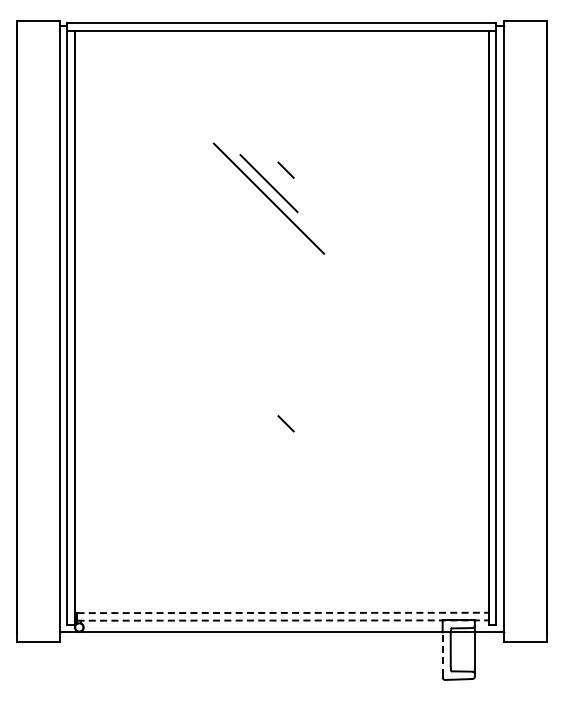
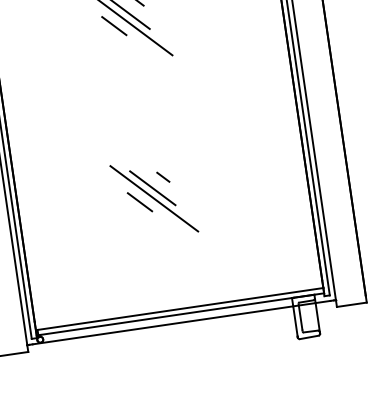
line: (247, 200) -> (113, 26), added
line: (268, 436) -> (152, 187), added
line: (268, 452) -> (153, 199), added
line: (247, 453) -> (139, 201), added
line: (283, 612) -> (180, 308), dashed -> solid
line: (283, 620) -> (181, 314), dashed -> solid
line: (442, 654) -> (295, 321), dashed -> solid

